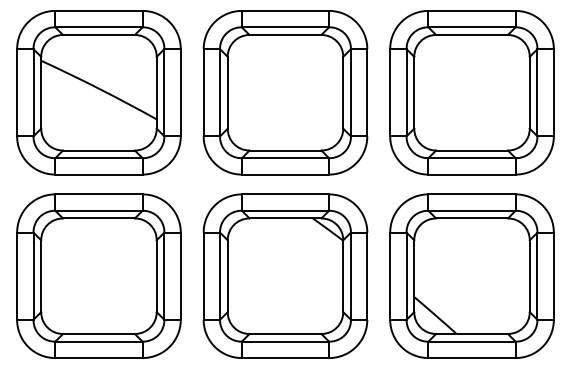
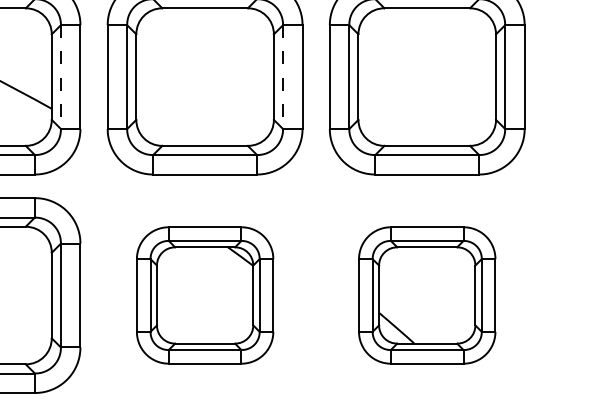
line: (164, 92) -> (61, 76), solid -> dashed
line: (350, 92) -> (282, 76), solid -> dashed
part: (285, 275) -> (205, 294), size x0.7
part: (471, 275) -> (426, 294), size x0.7

